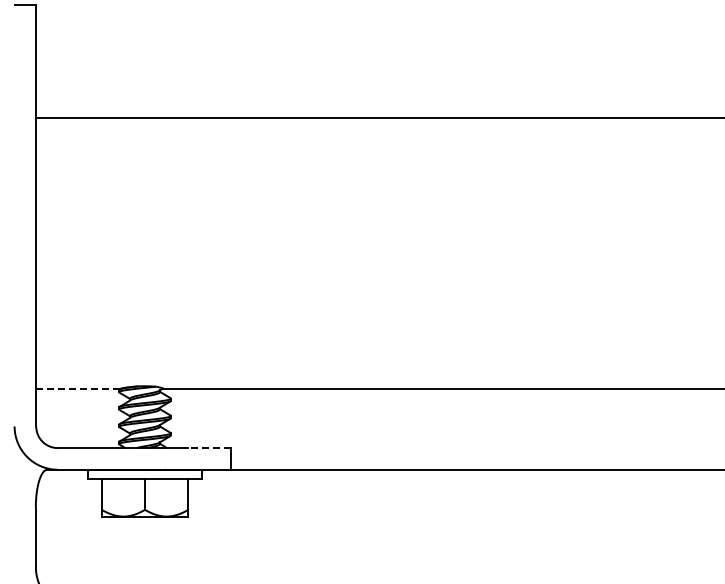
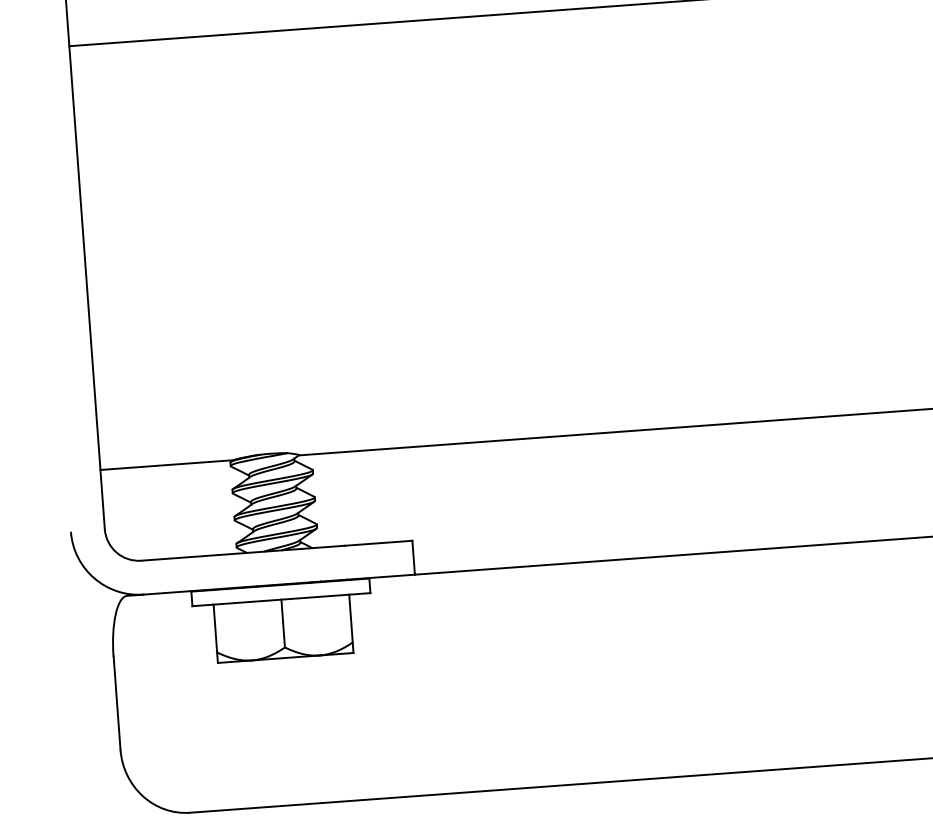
line: (78, 388) -> (166, 464), dashed -> solid
line: (209, 448) -> (378, 543), dashed -> solid

